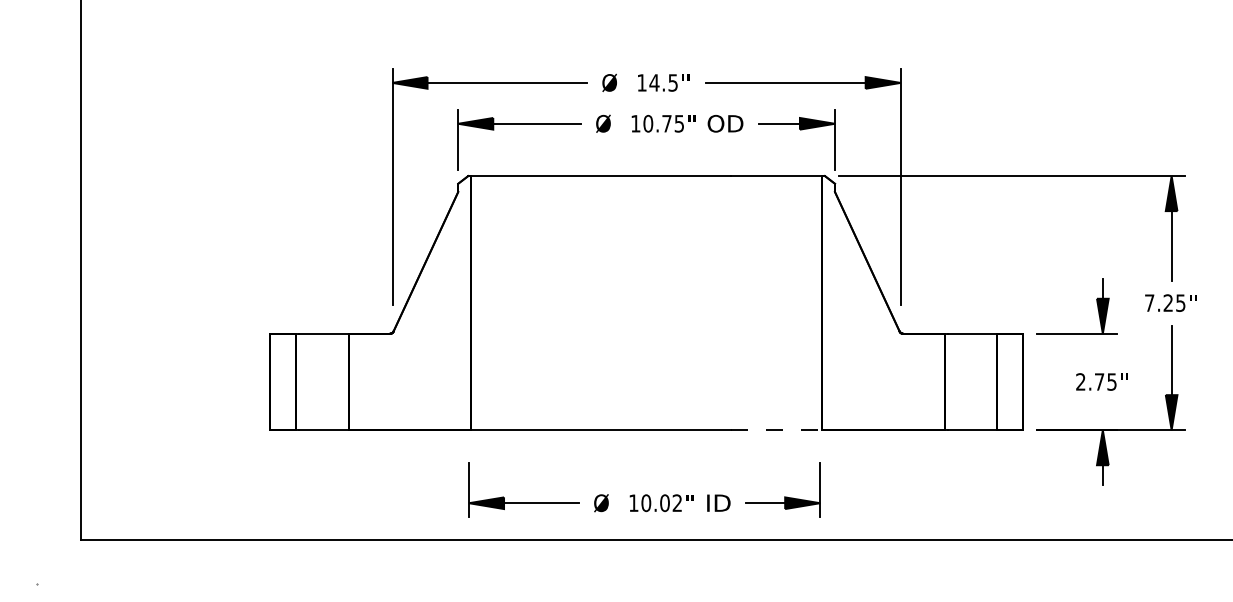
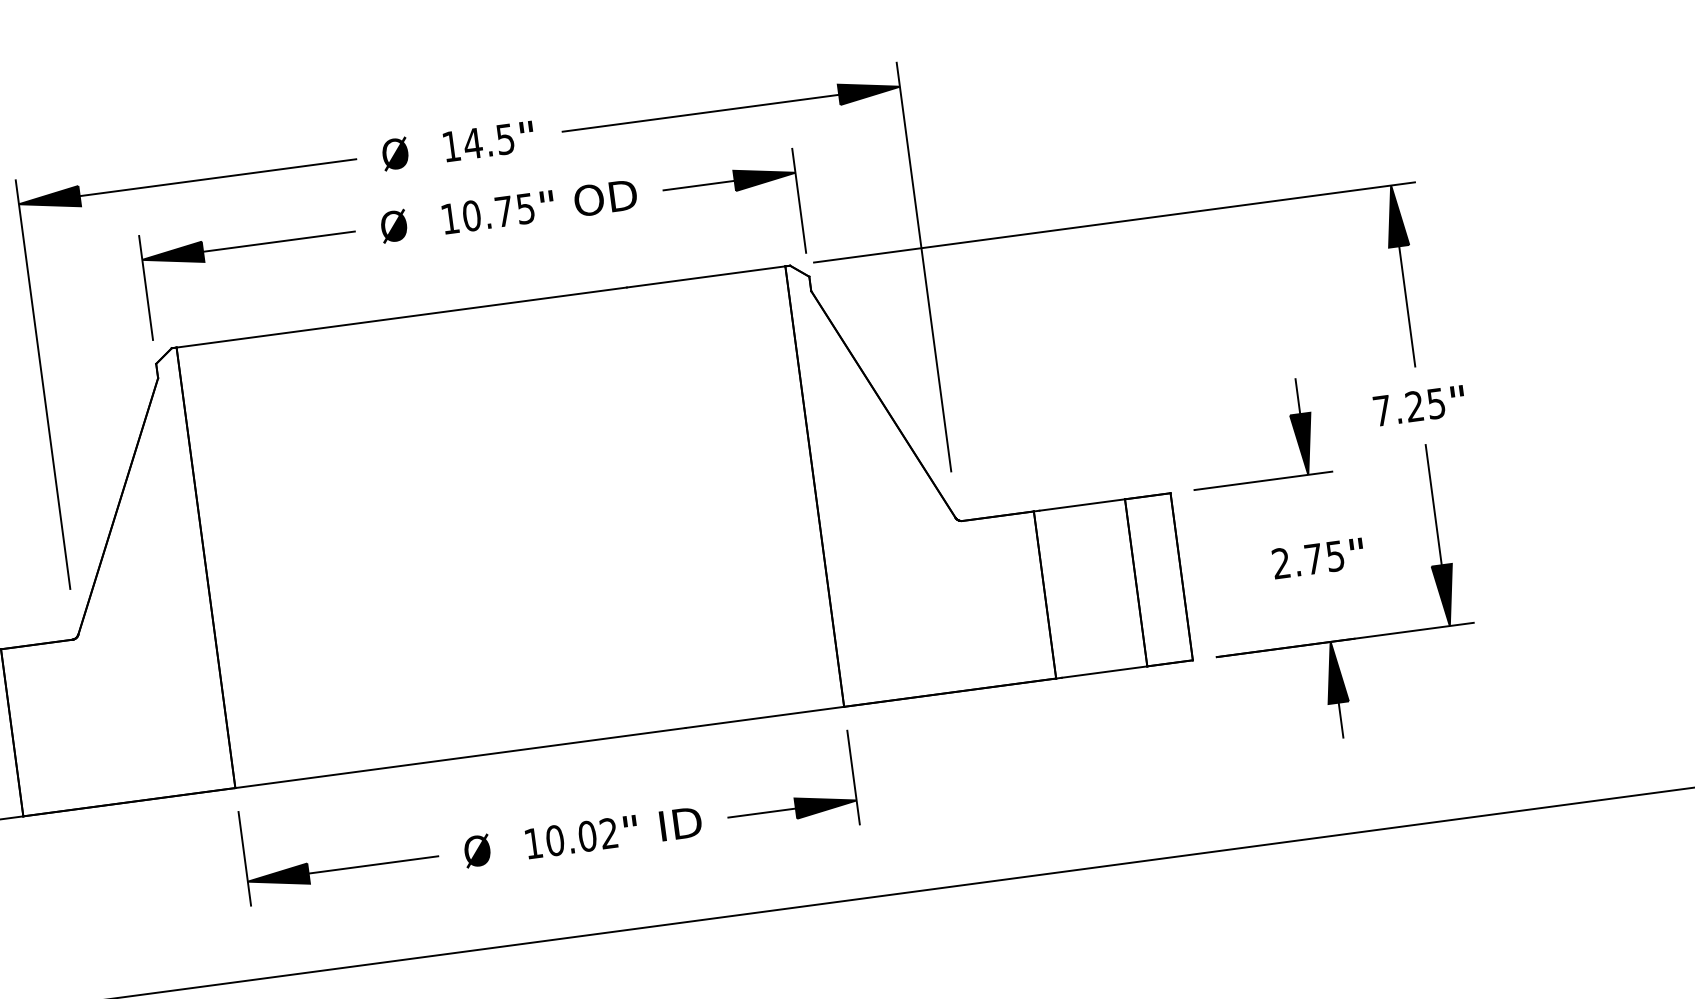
line: (776, 430) -> (764, 717), dashed -> solid
part: (644, 489) -> (548, 817), moved

